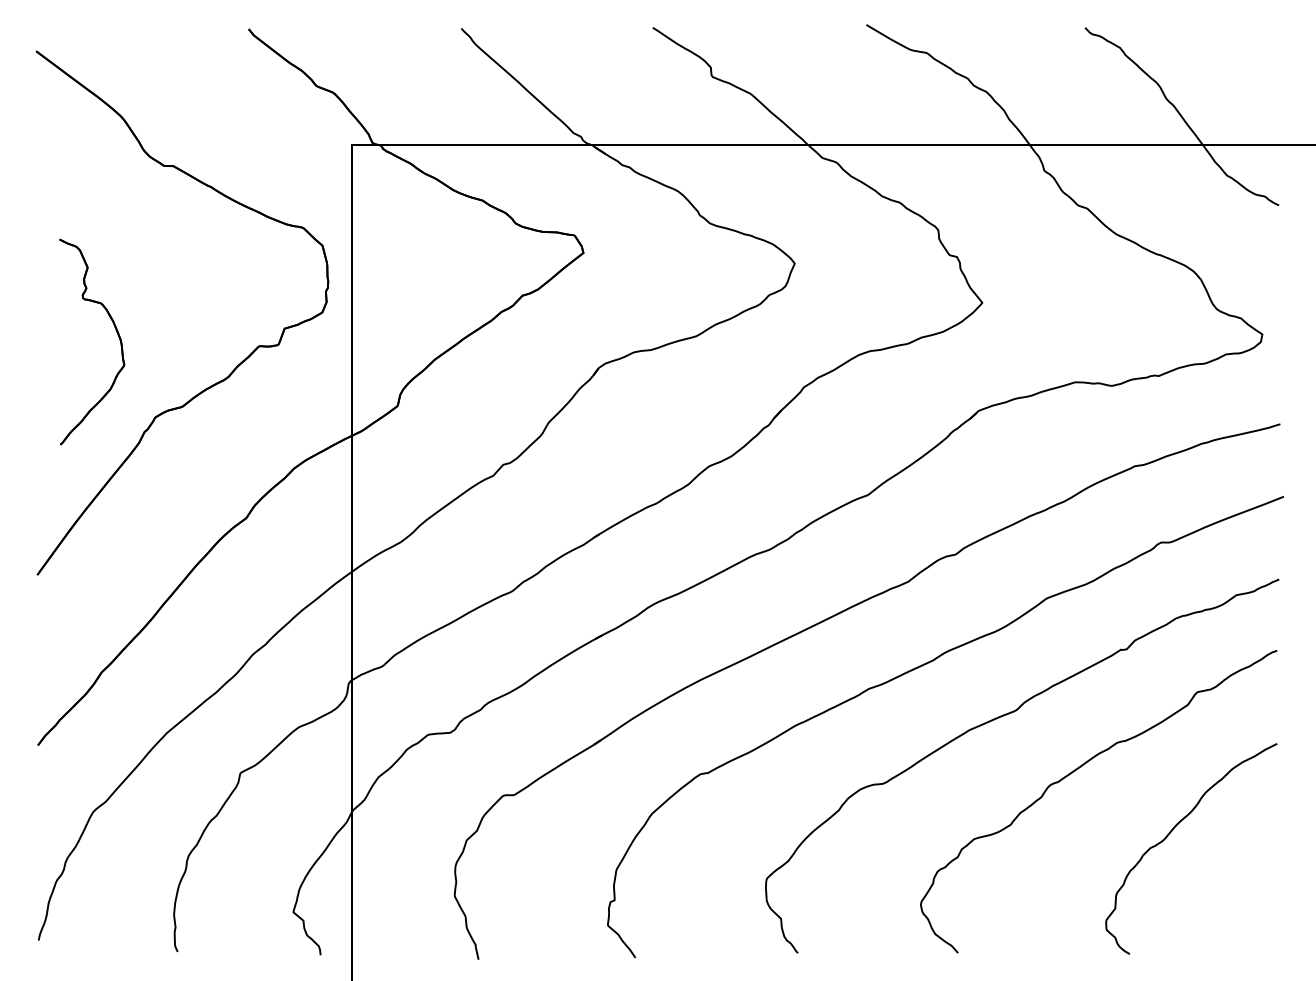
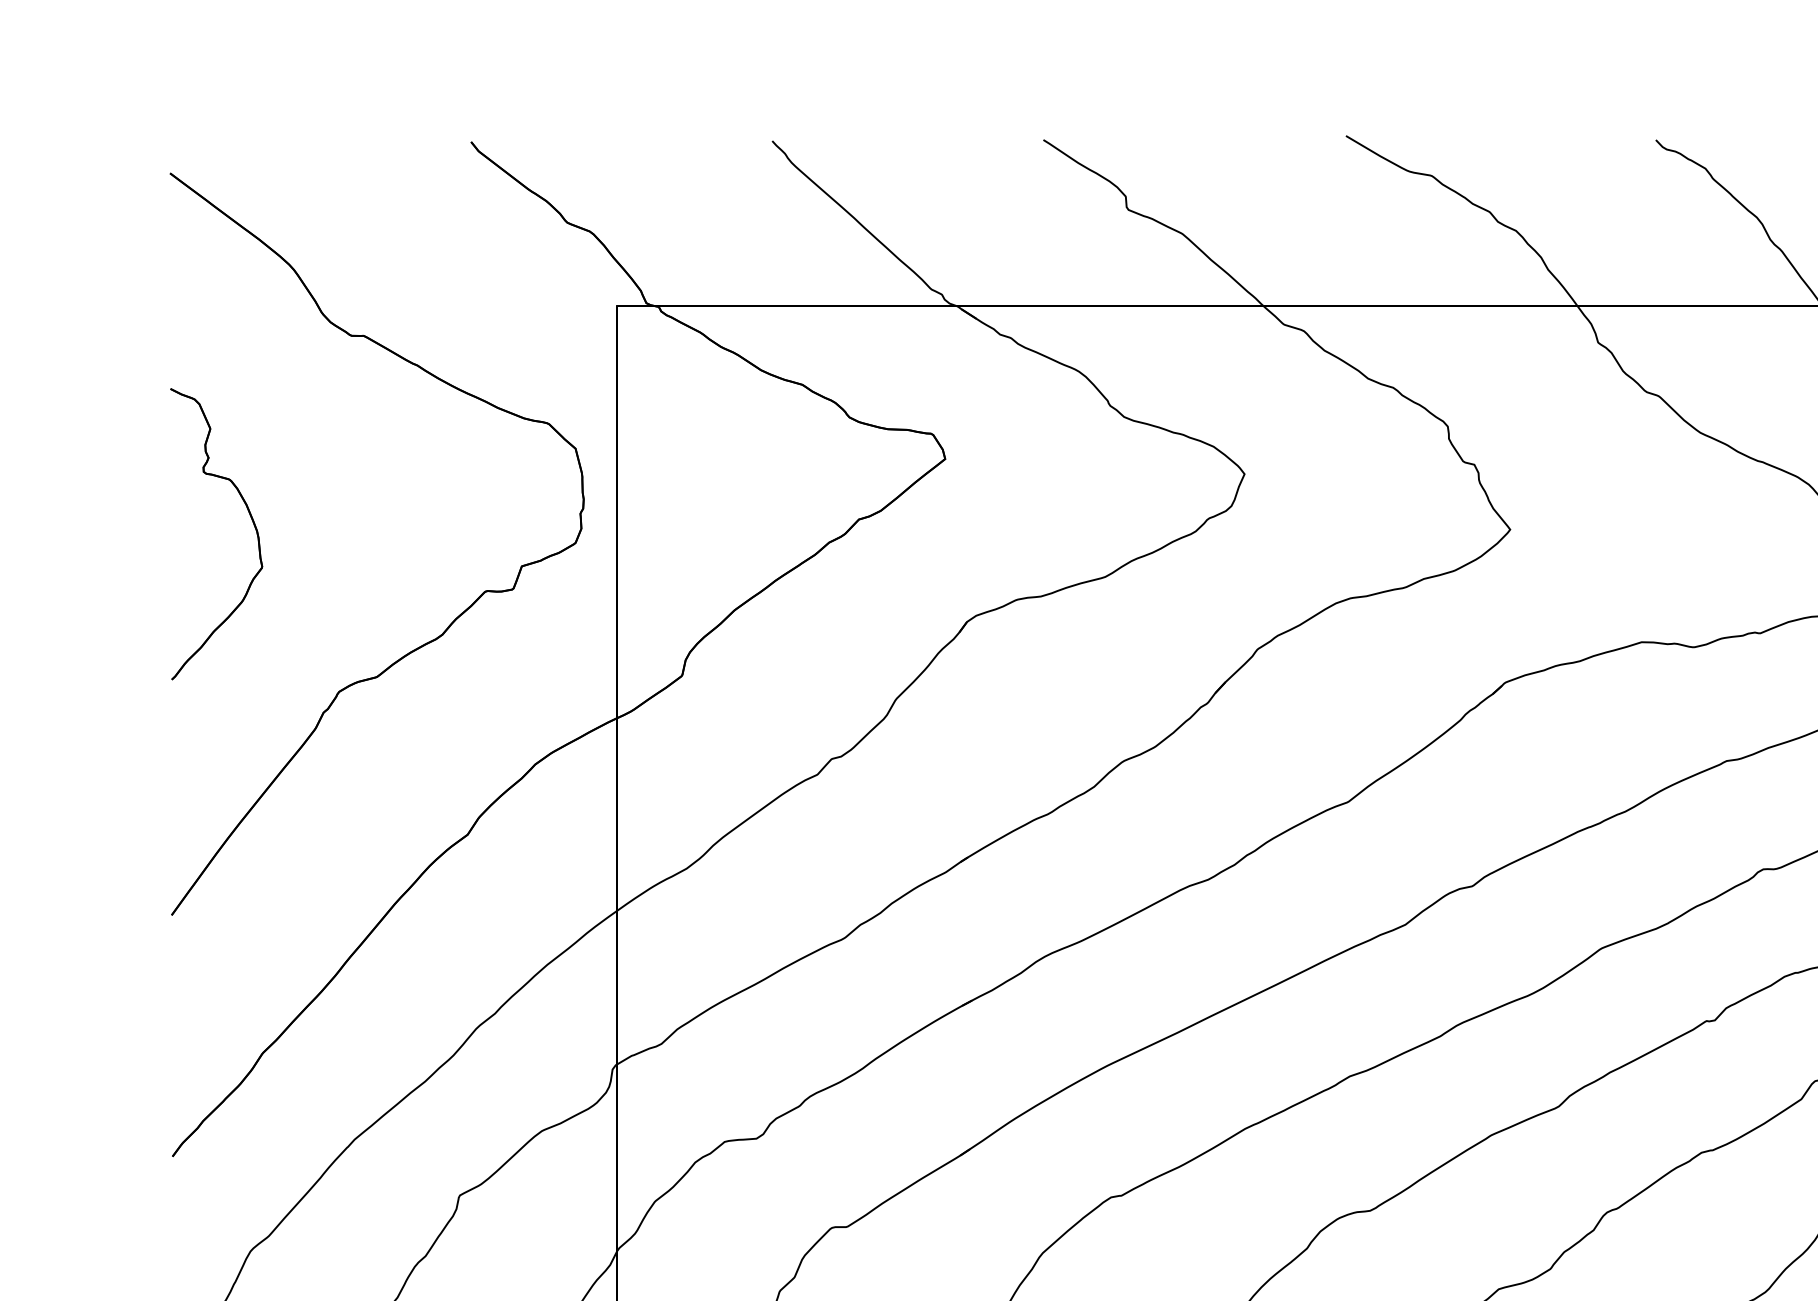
part: (115, 330) -> (249, 517), moved

